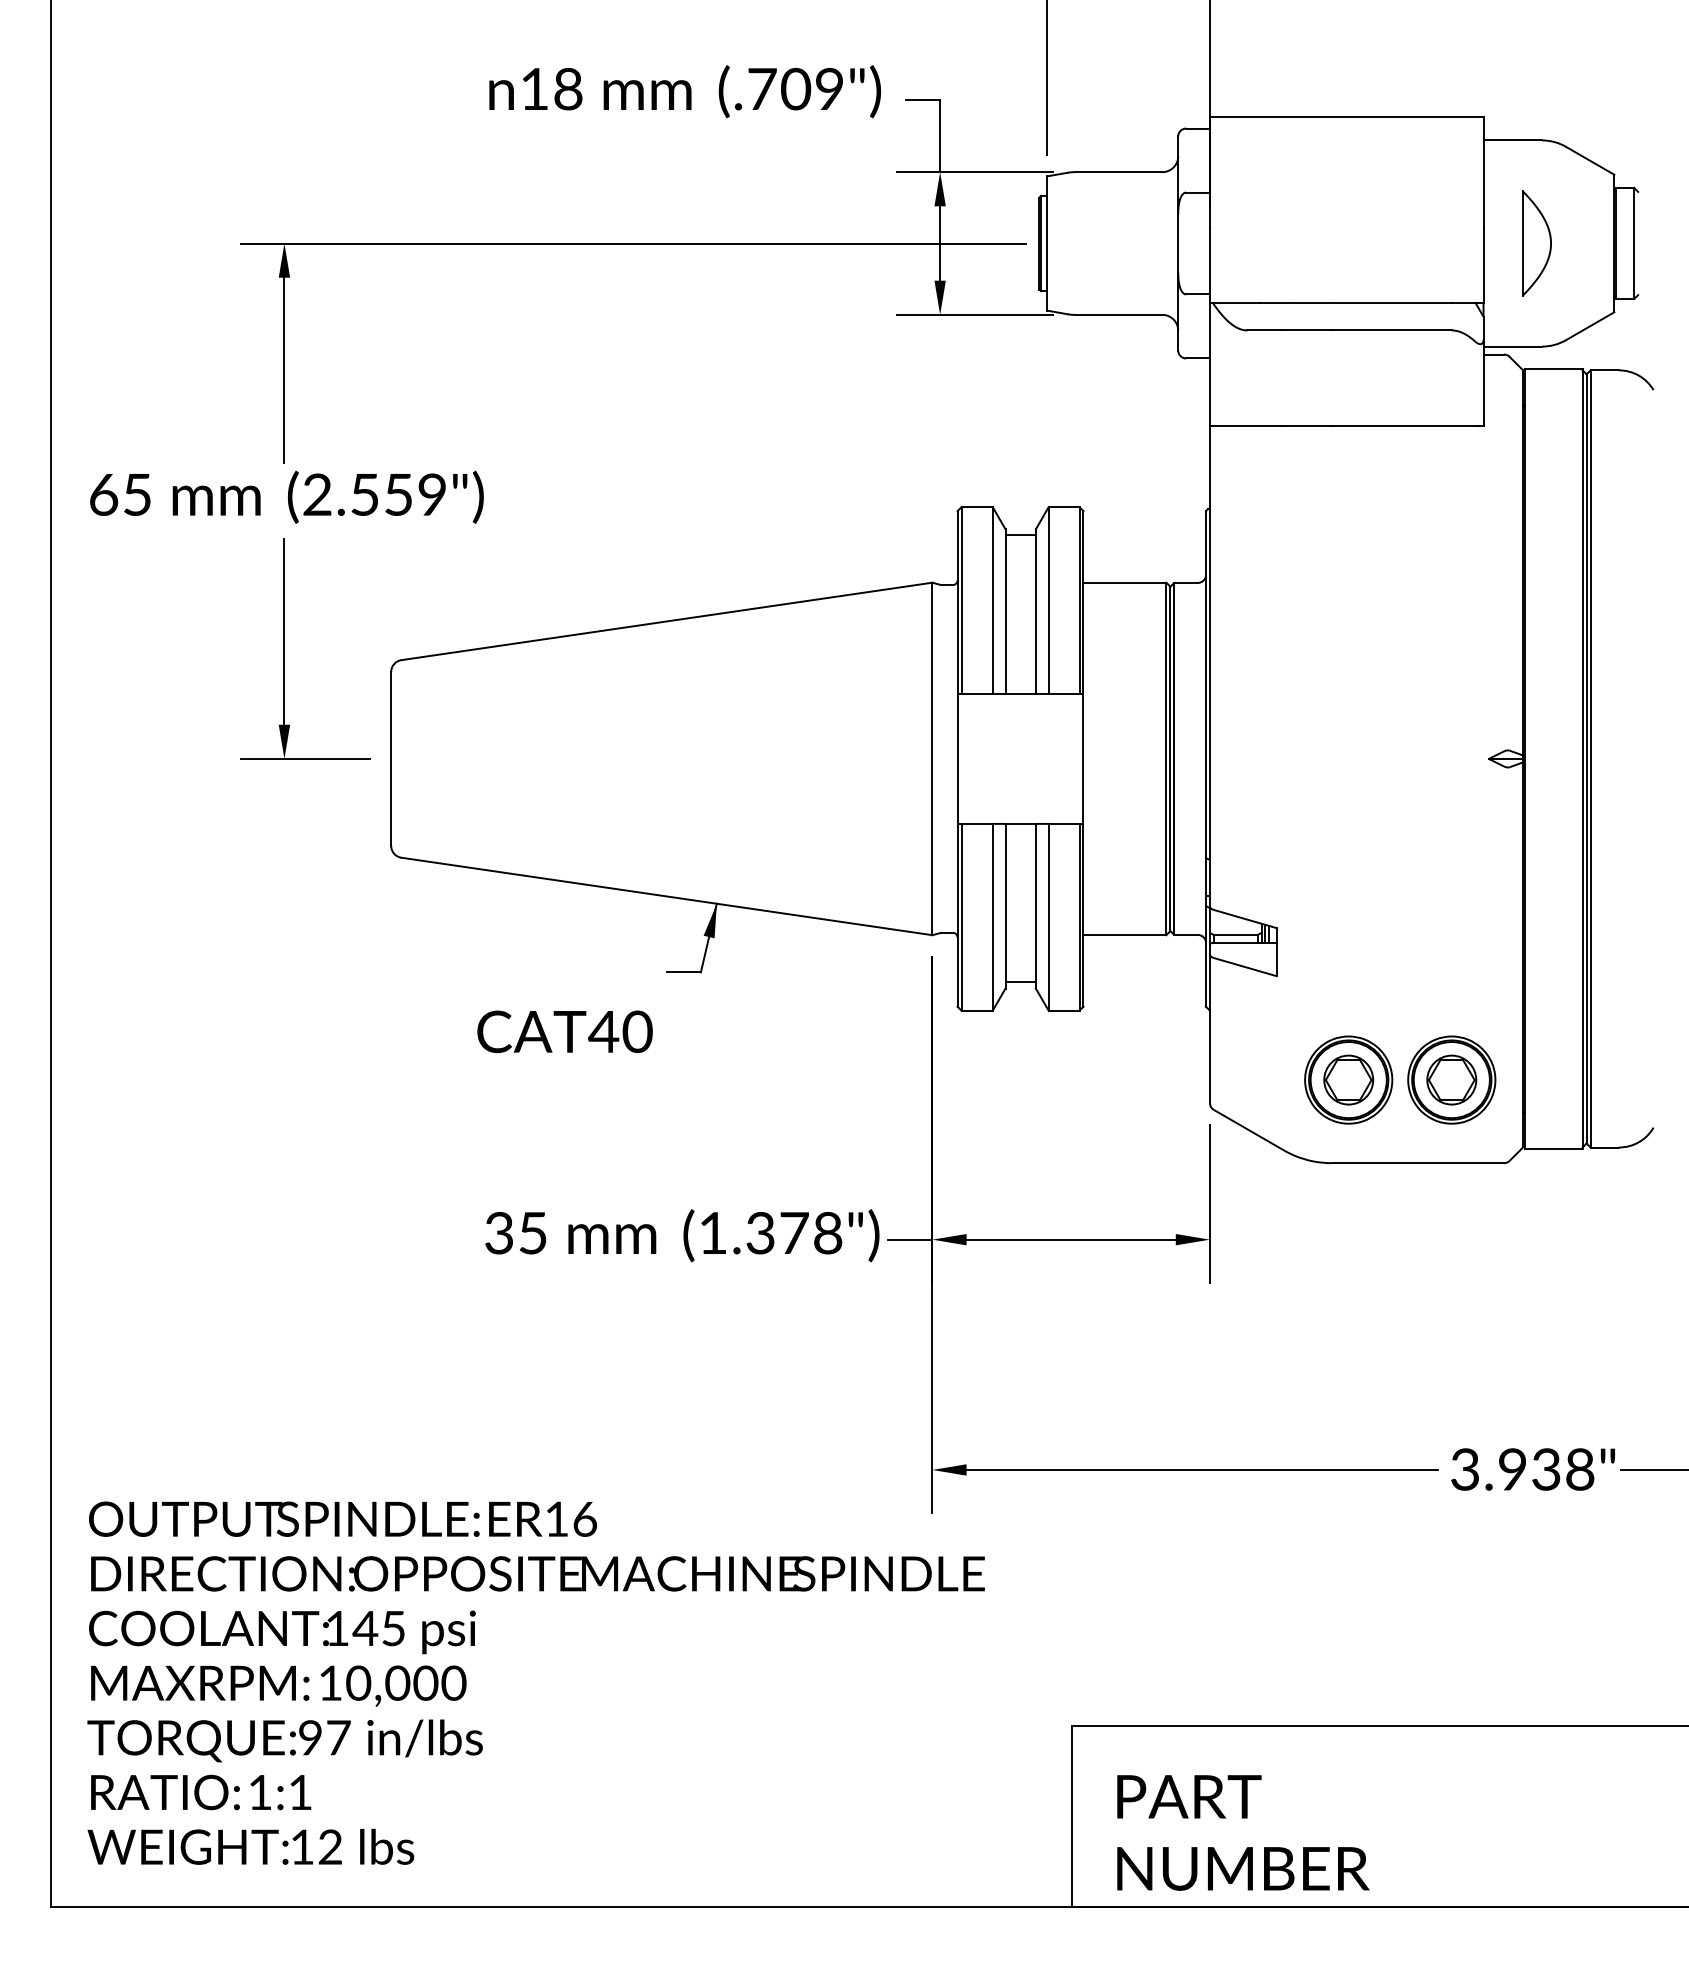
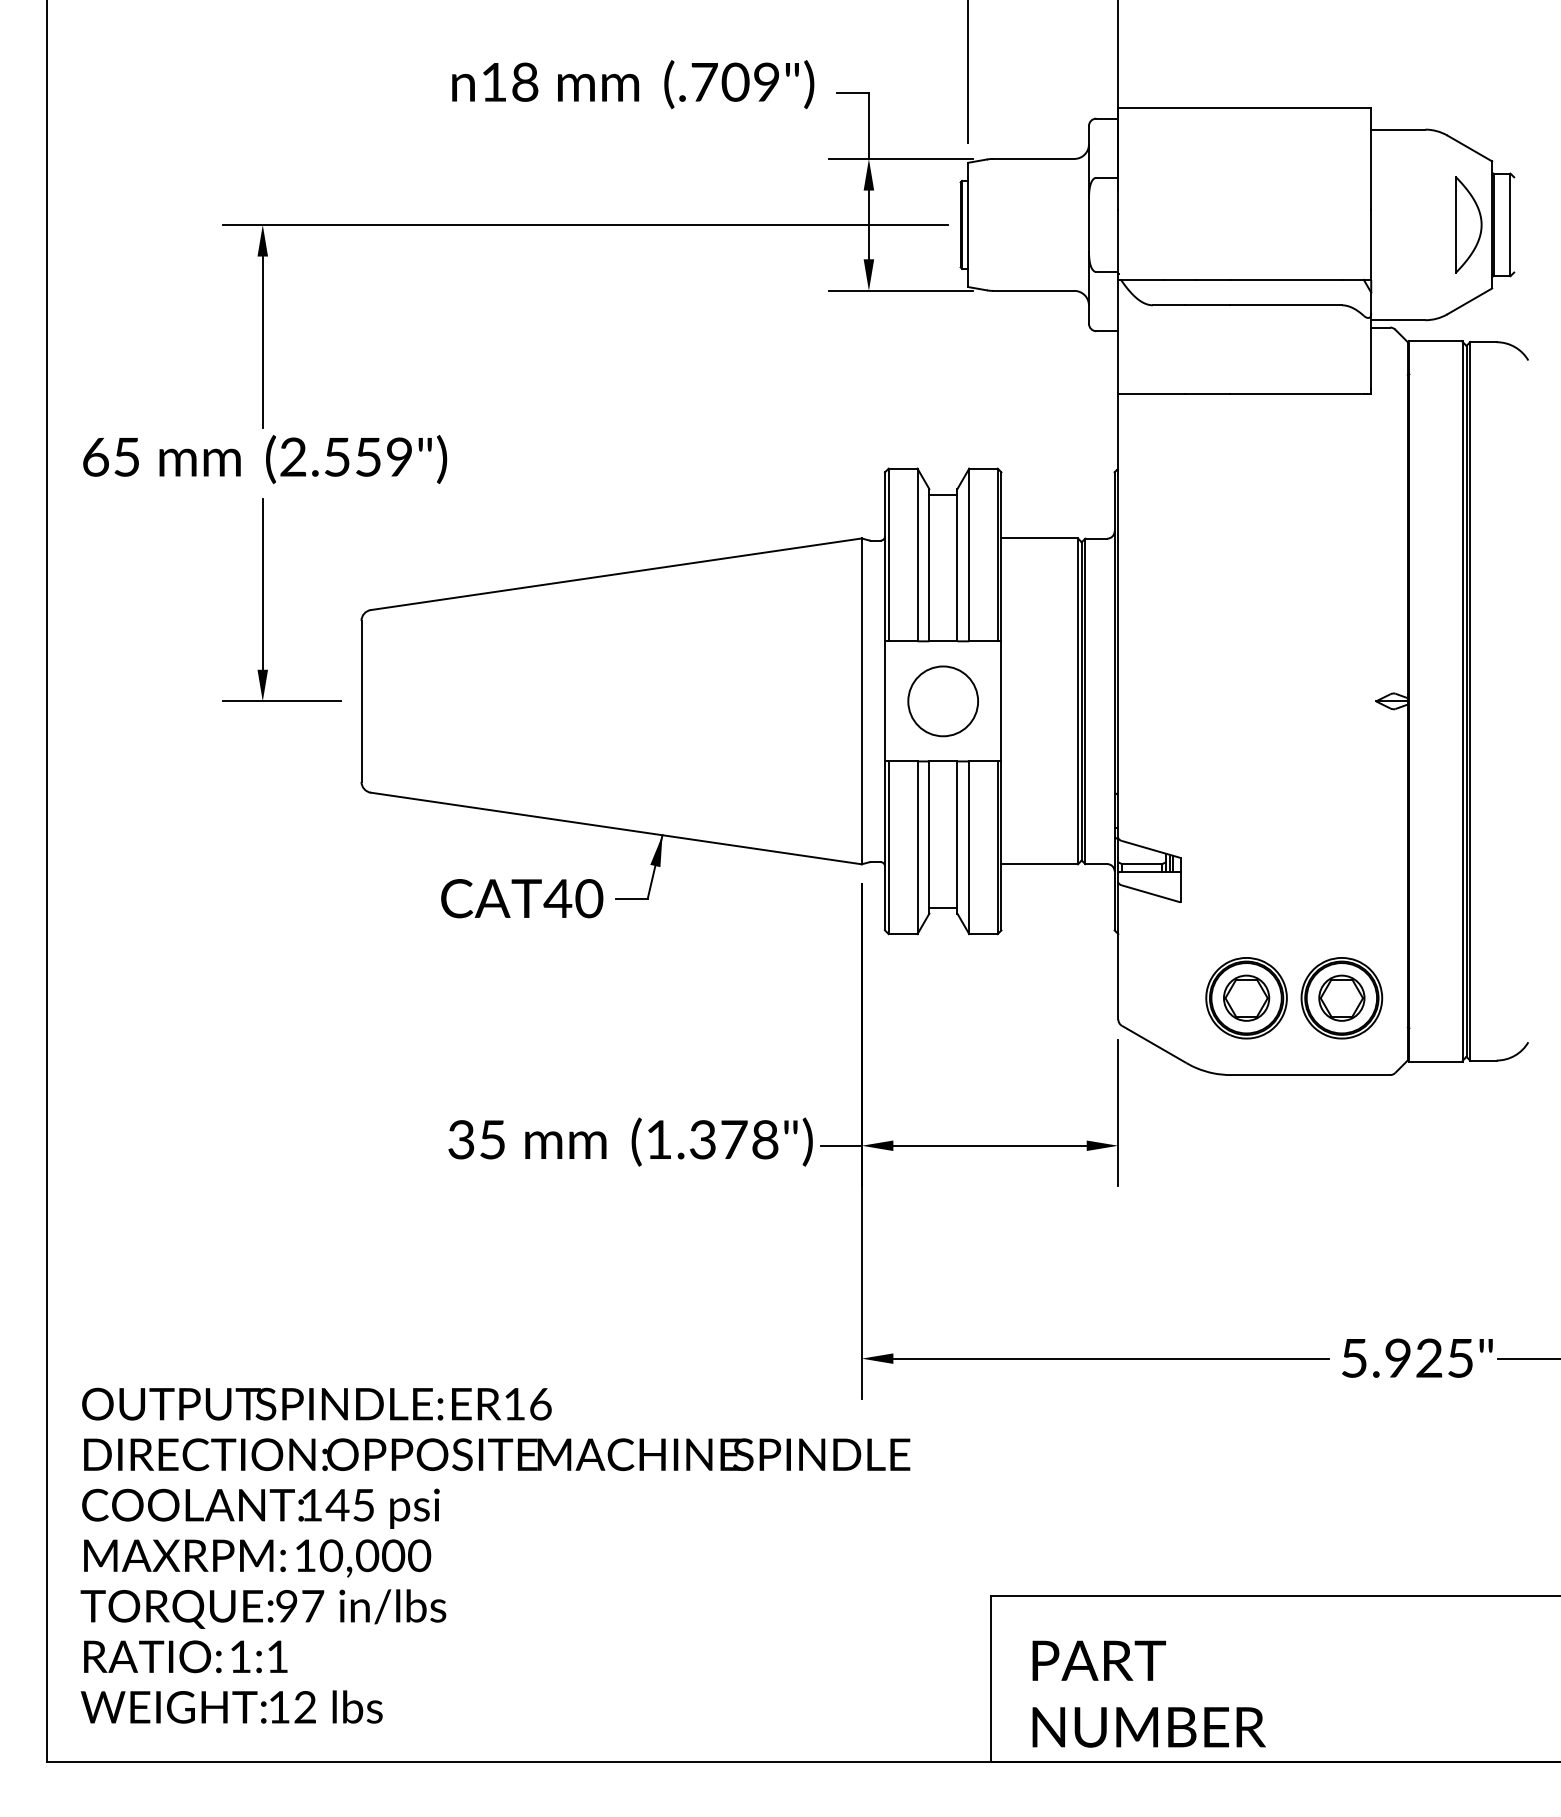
part: (1536, 243) -> (1468, 224), moved
circle: (1019, 759) -> (942, 701), added
text: (565, 1031) -> (522, 898), moved
text: (1522, 1468) -> (1407, 1357), 3.938" -> 5.925"

